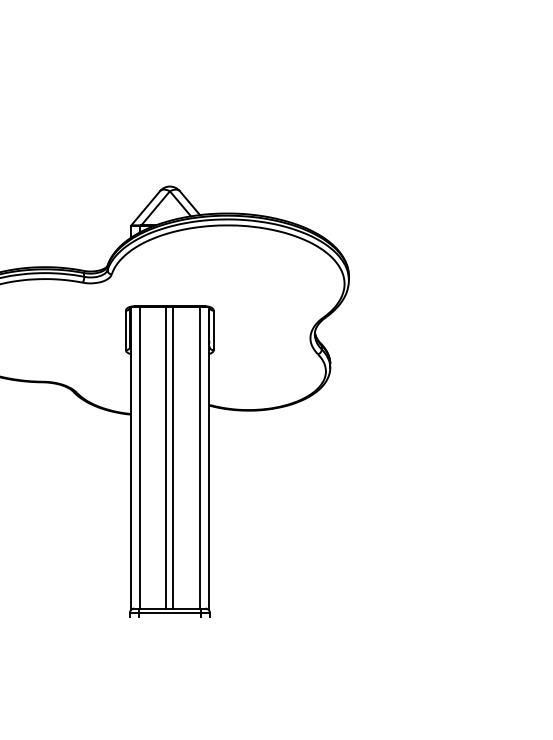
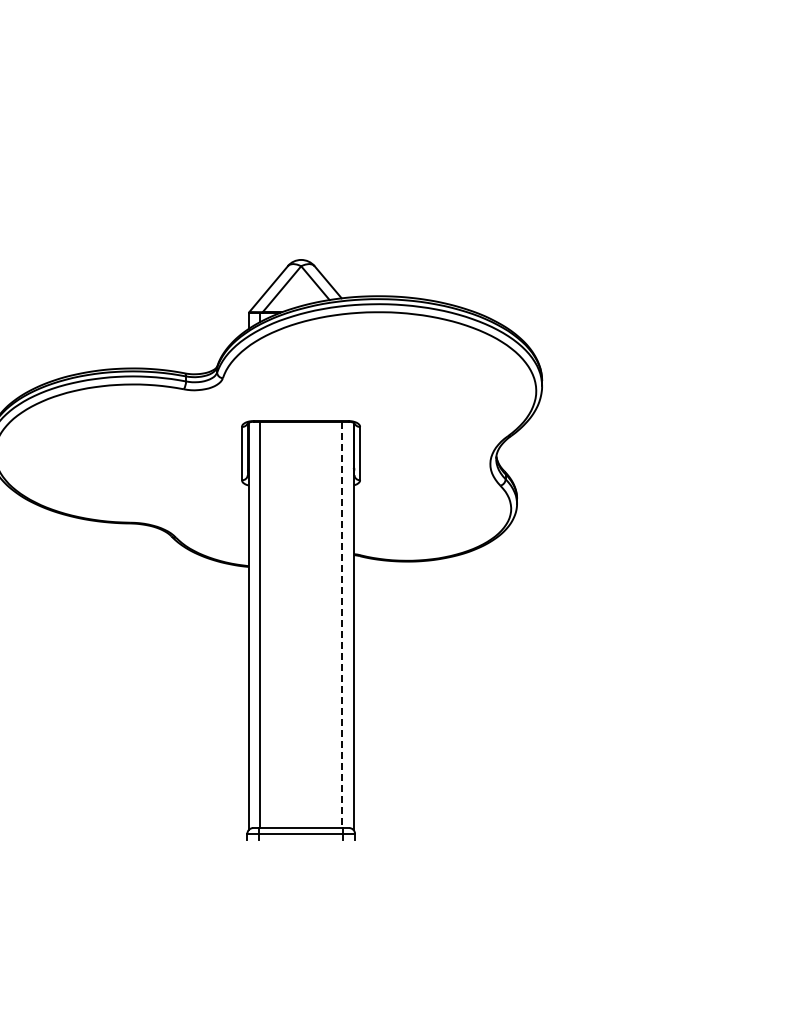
line: (166, 457) -> (296, 624), removed
line: (173, 457) -> (305, 624), removed
line: (200, 458) -> (342, 625), solid -> dashed

